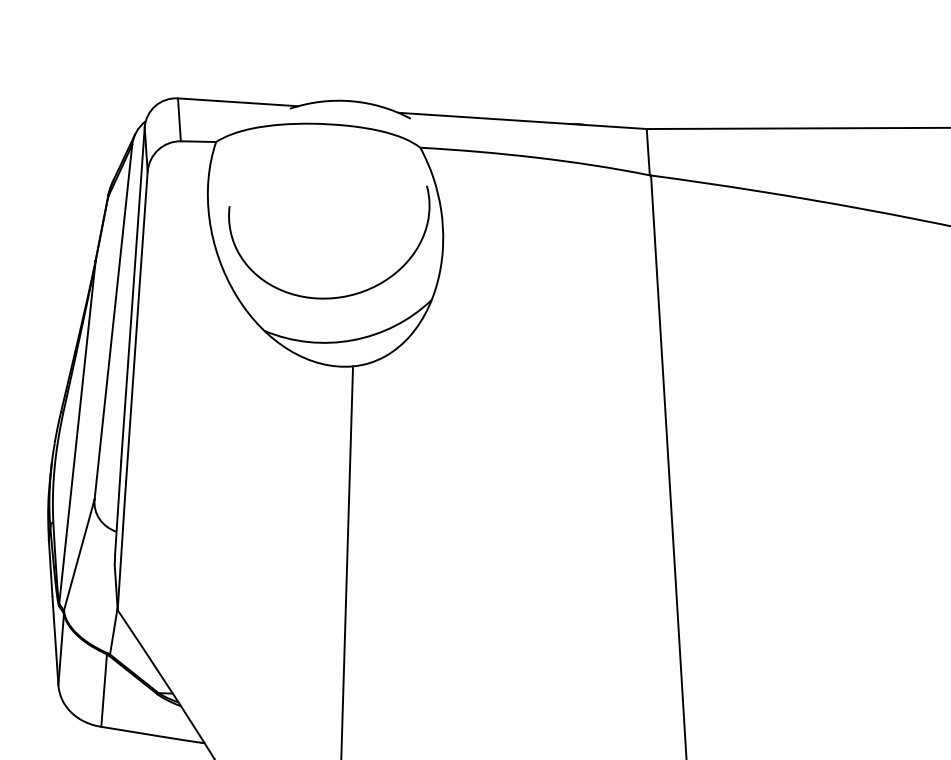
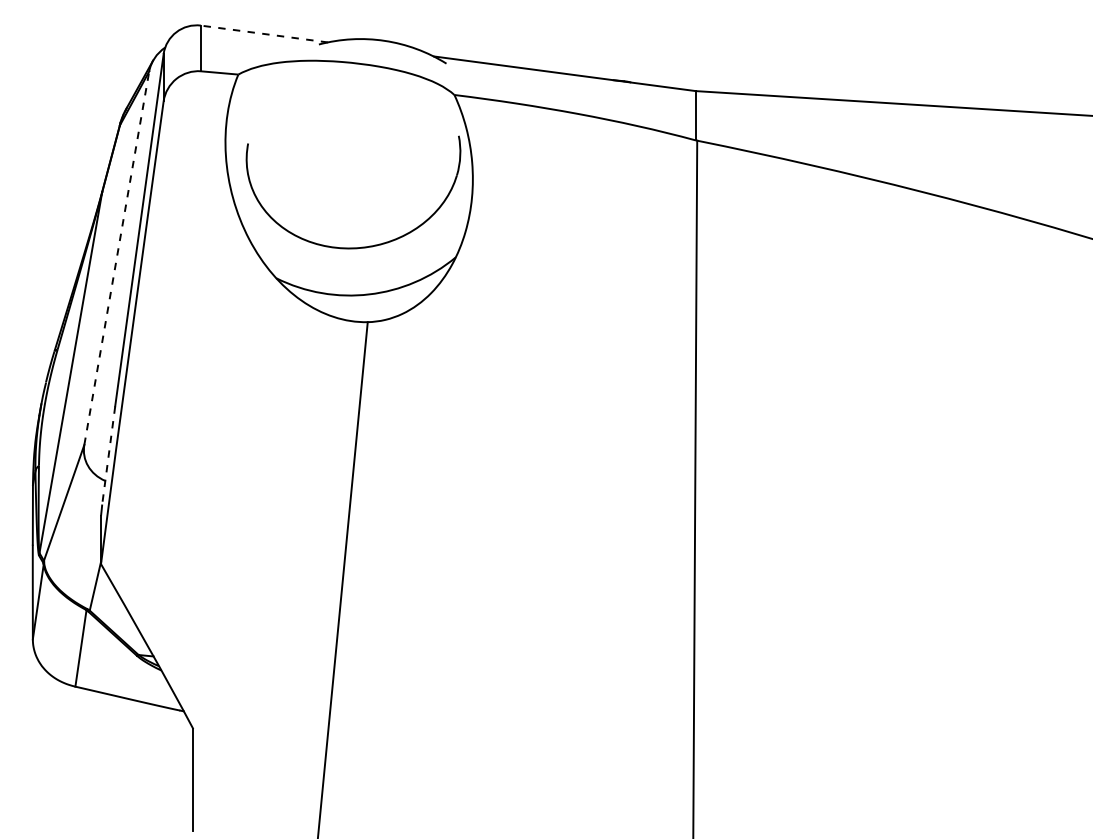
line: (238, 101) -> (264, 33), solid -> dashed
line: (113, 321) -> (116, 257), solid -> dashed
line: (117, 507) -> (108, 455), solid -> dashed

